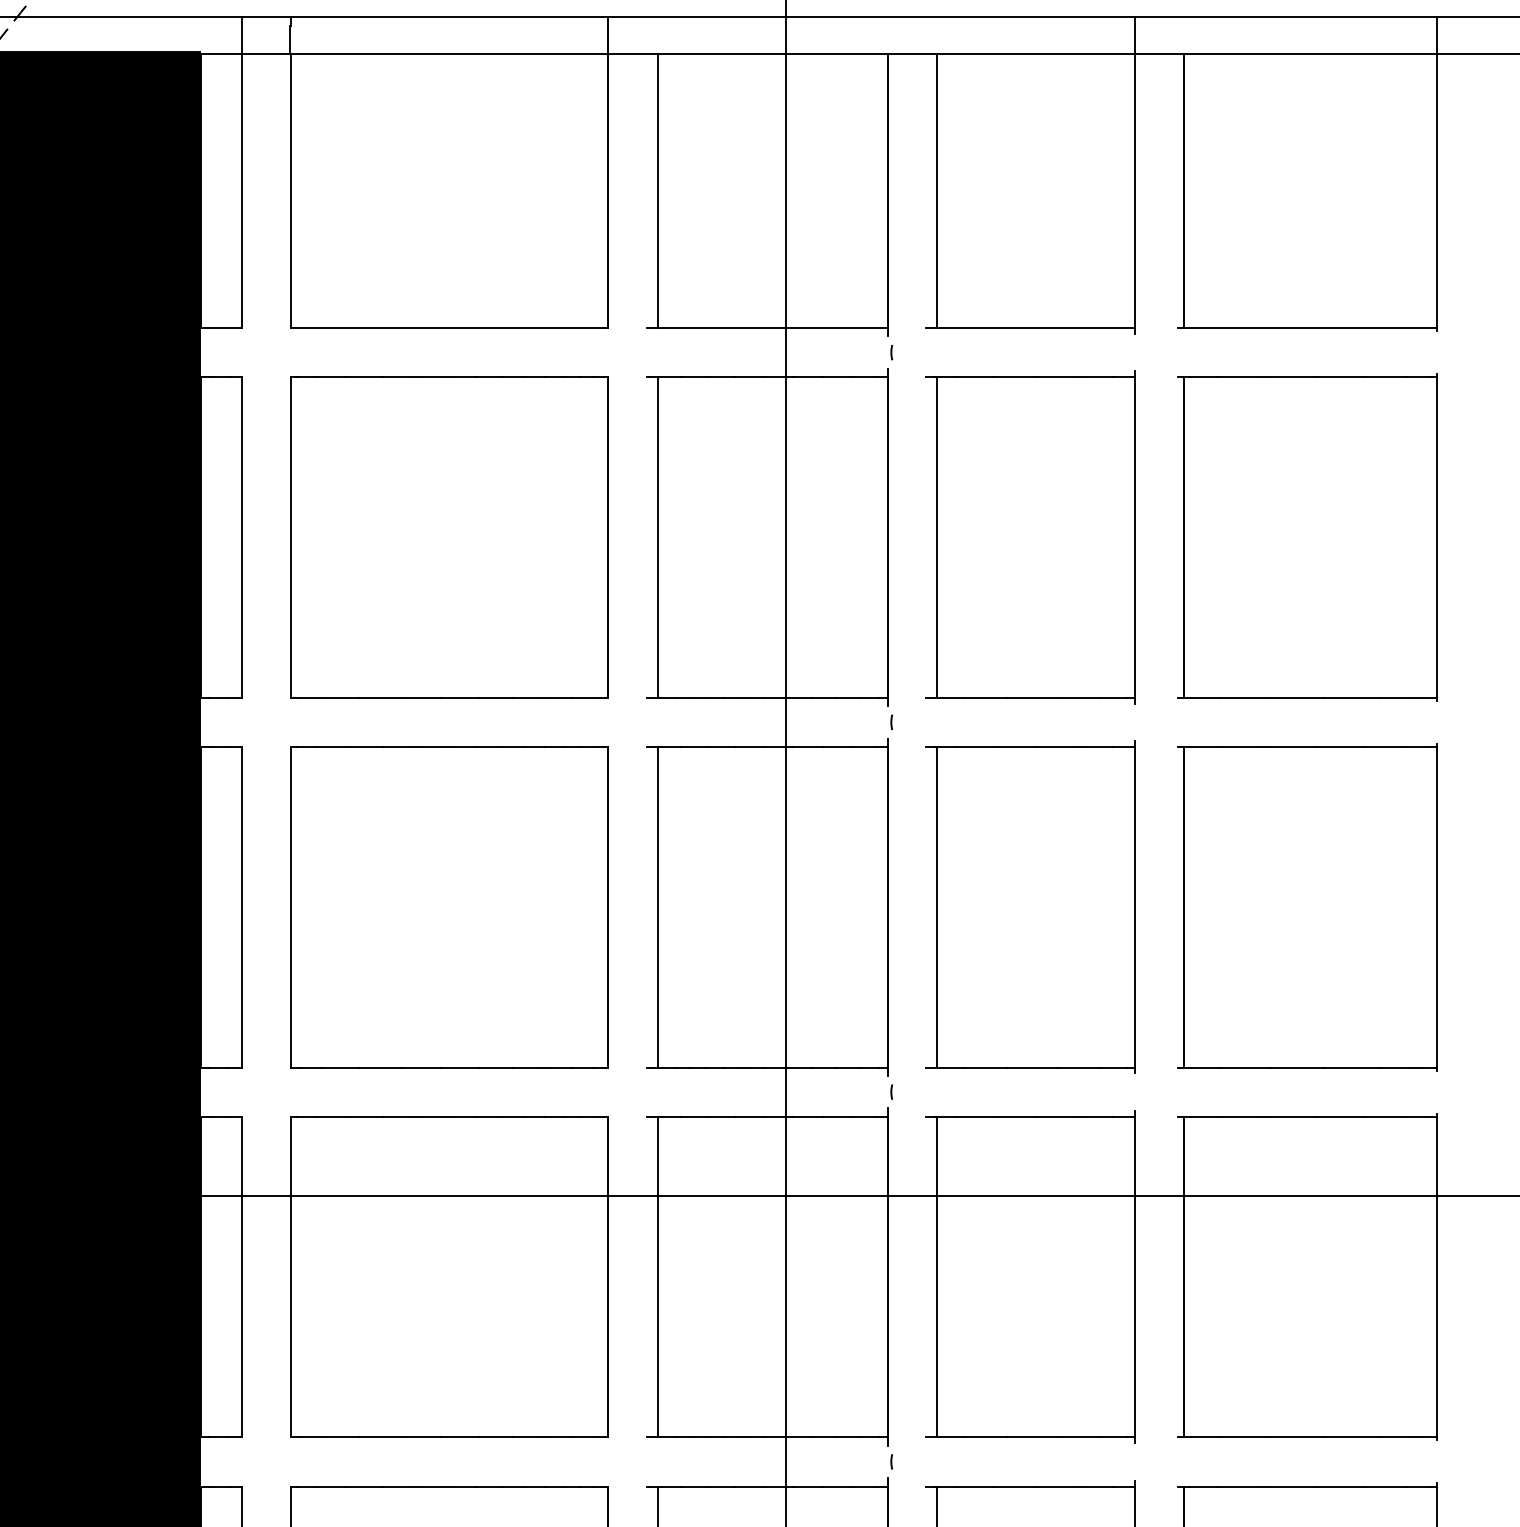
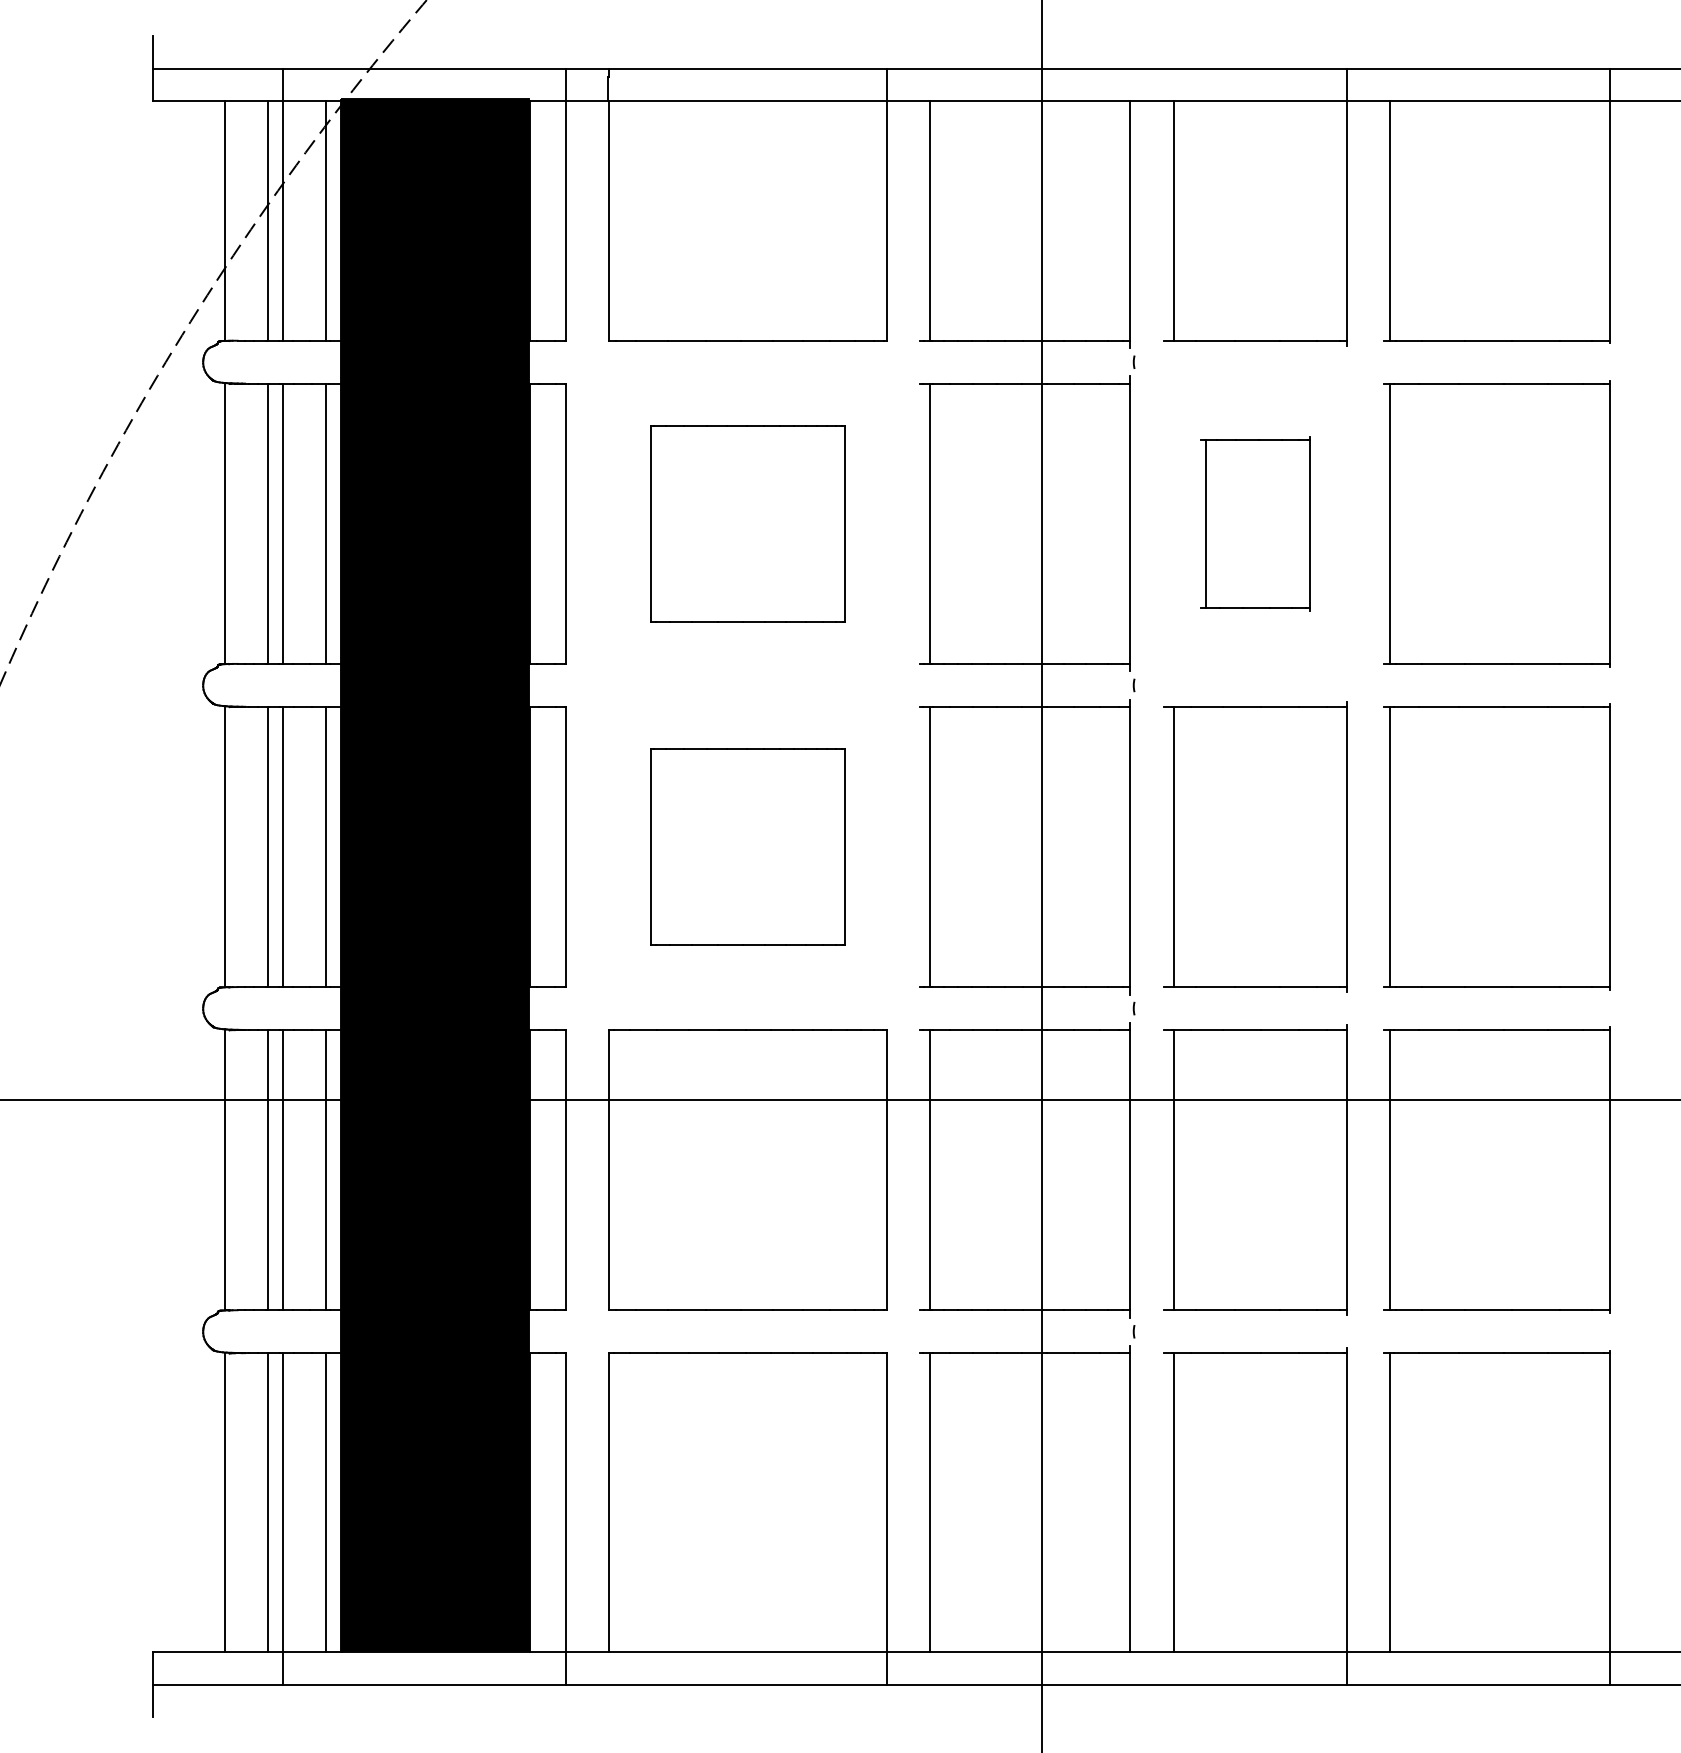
part: (449, 537) -> (747, 523), size x0.7
part: (1030, 537) -> (1255, 523), size x0.6
part: (449, 906) -> (747, 846), size x0.7

